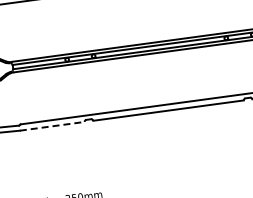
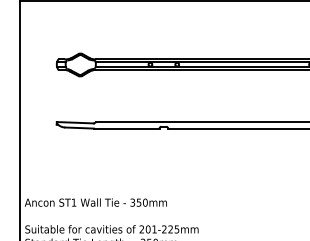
line: (51, 126) -> (126, 128), dashed -> solid

